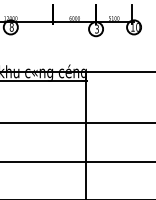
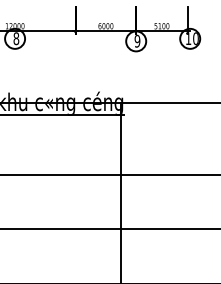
text: (97, 29) -> (137, 41), 3 -> 9

